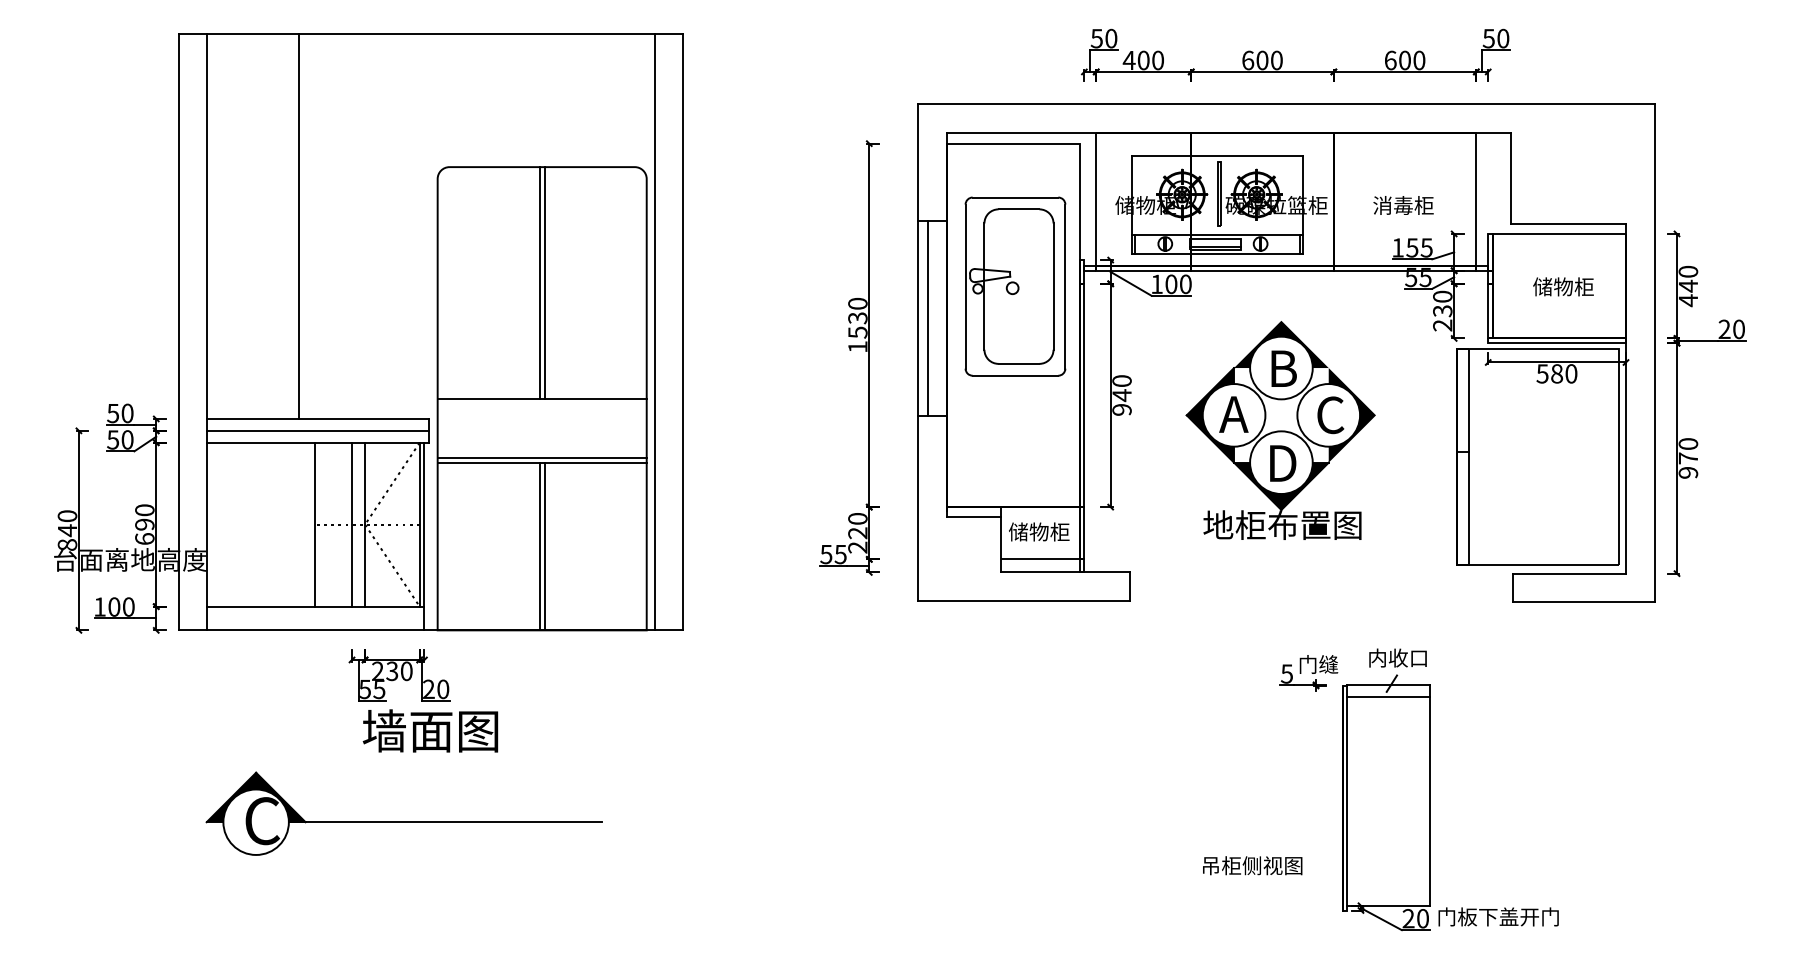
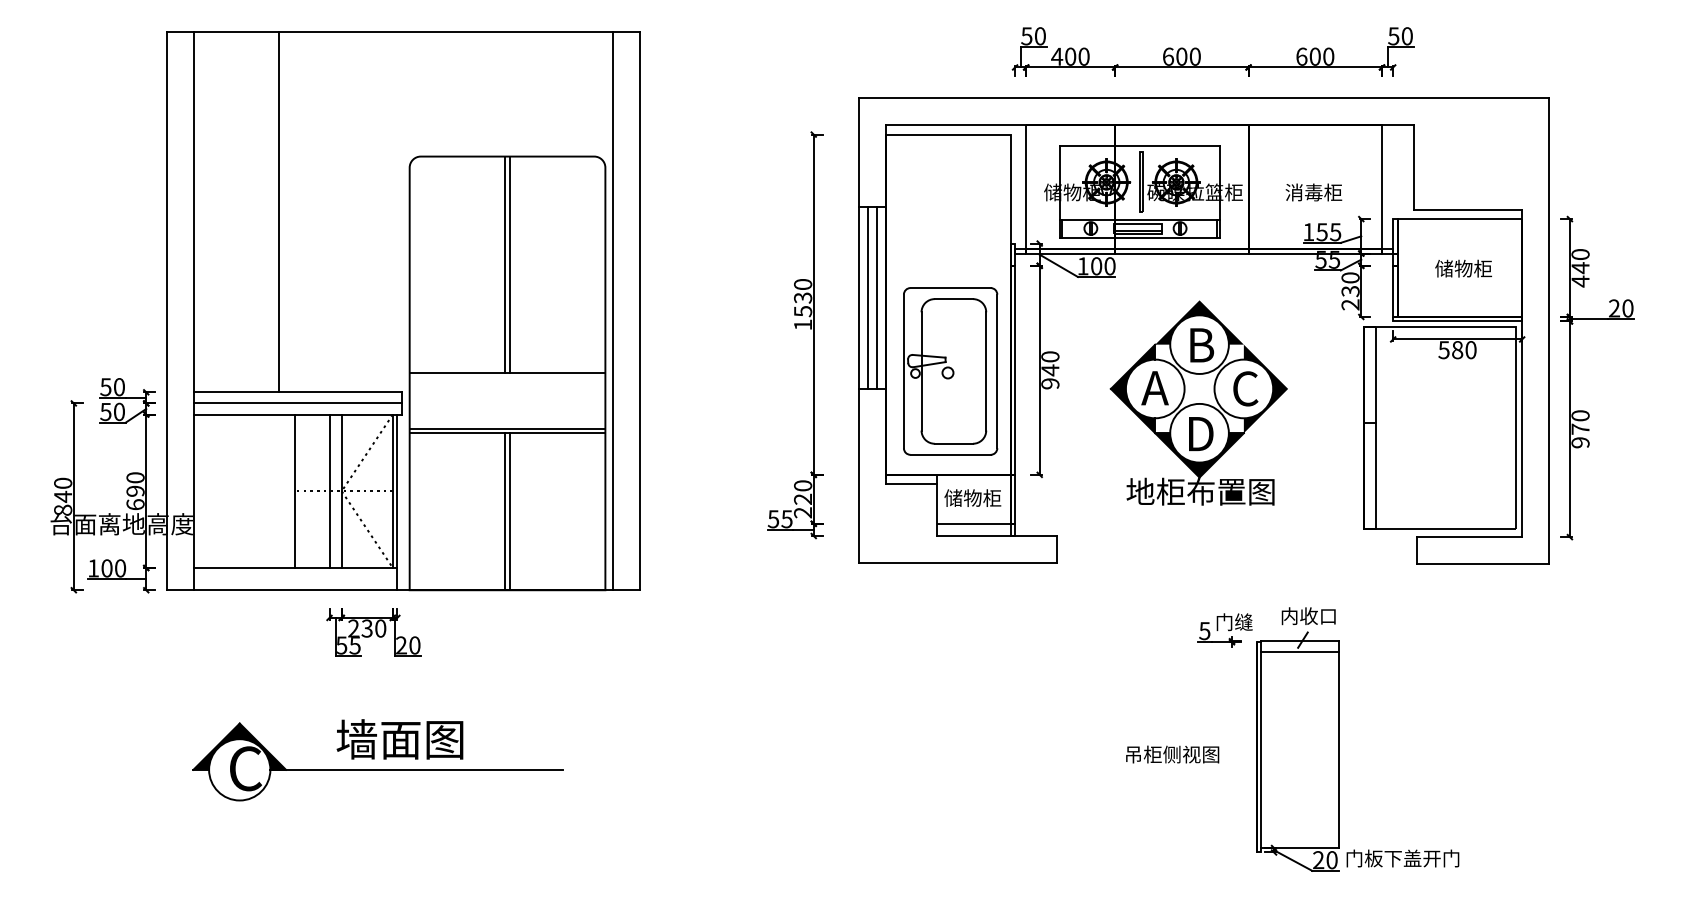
part: (1015, 286) -> (950, 371), moved
line: (937, 317) -> (877, 297), added
text: (429, 731) -> (399, 739), moved
text: (1252, 865) -> (1172, 754), moved

